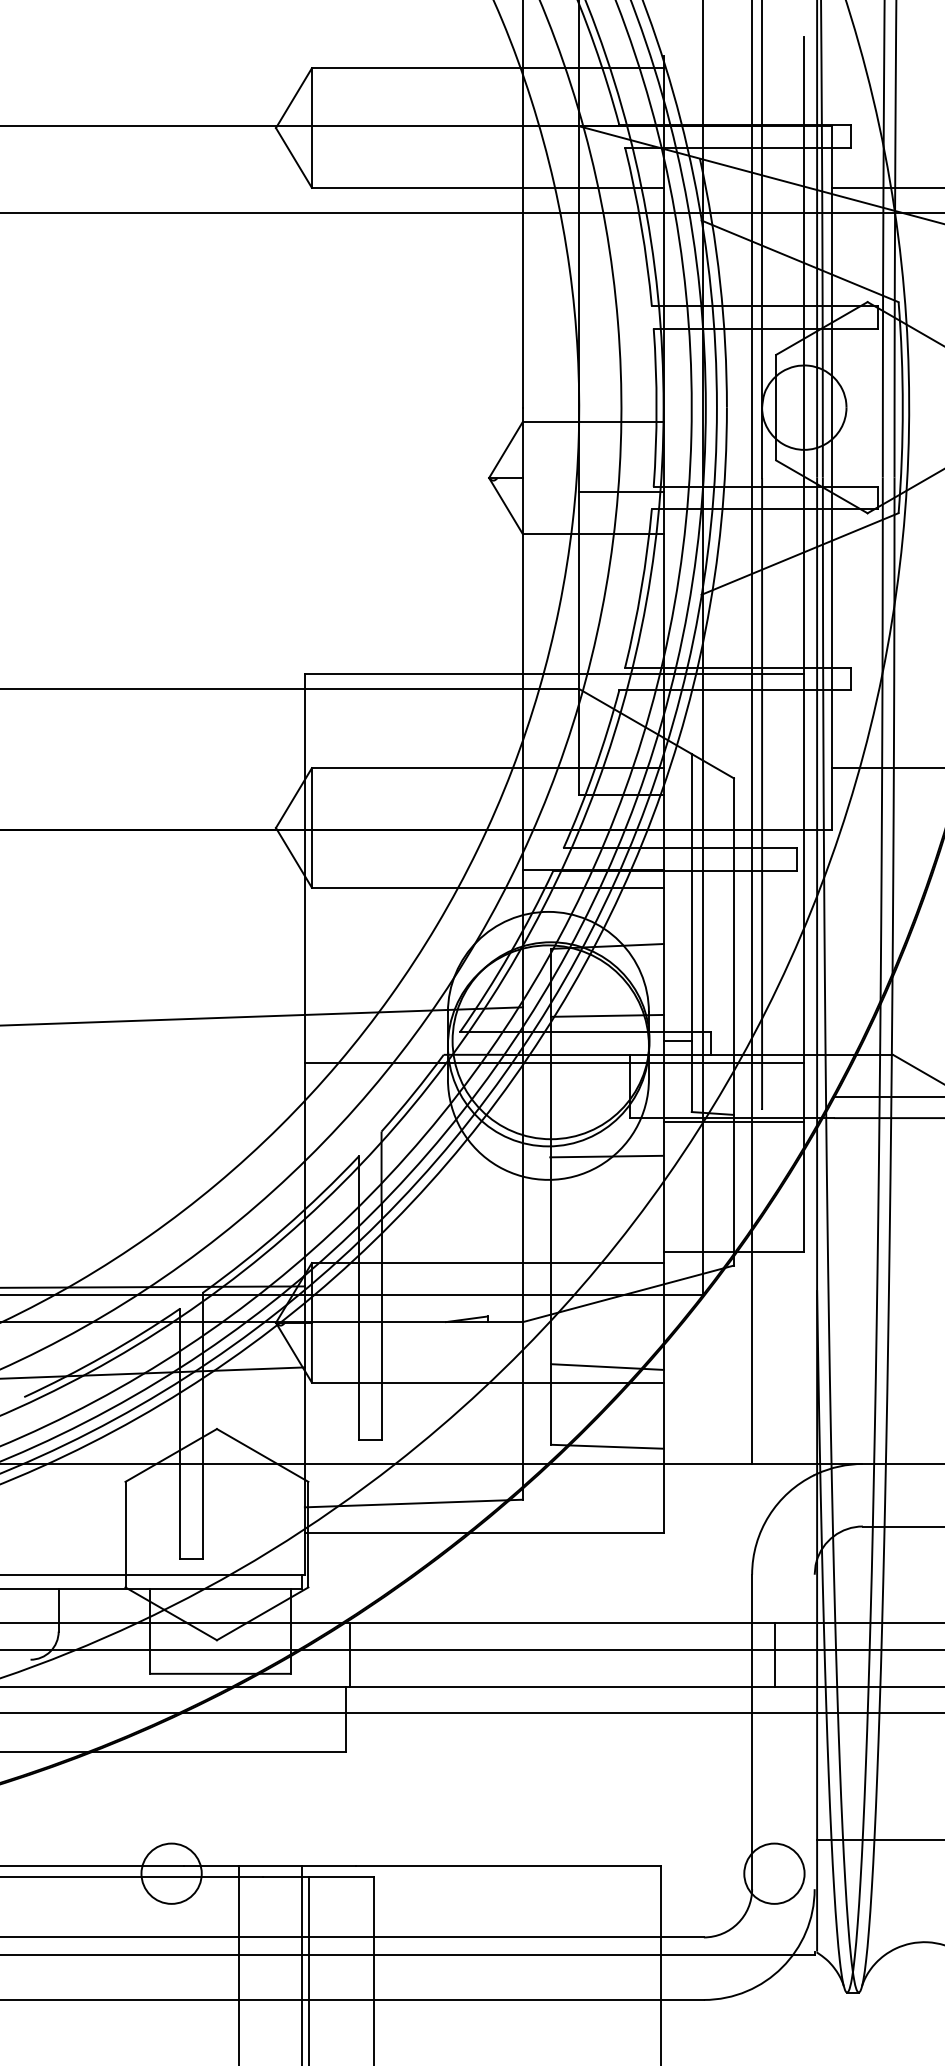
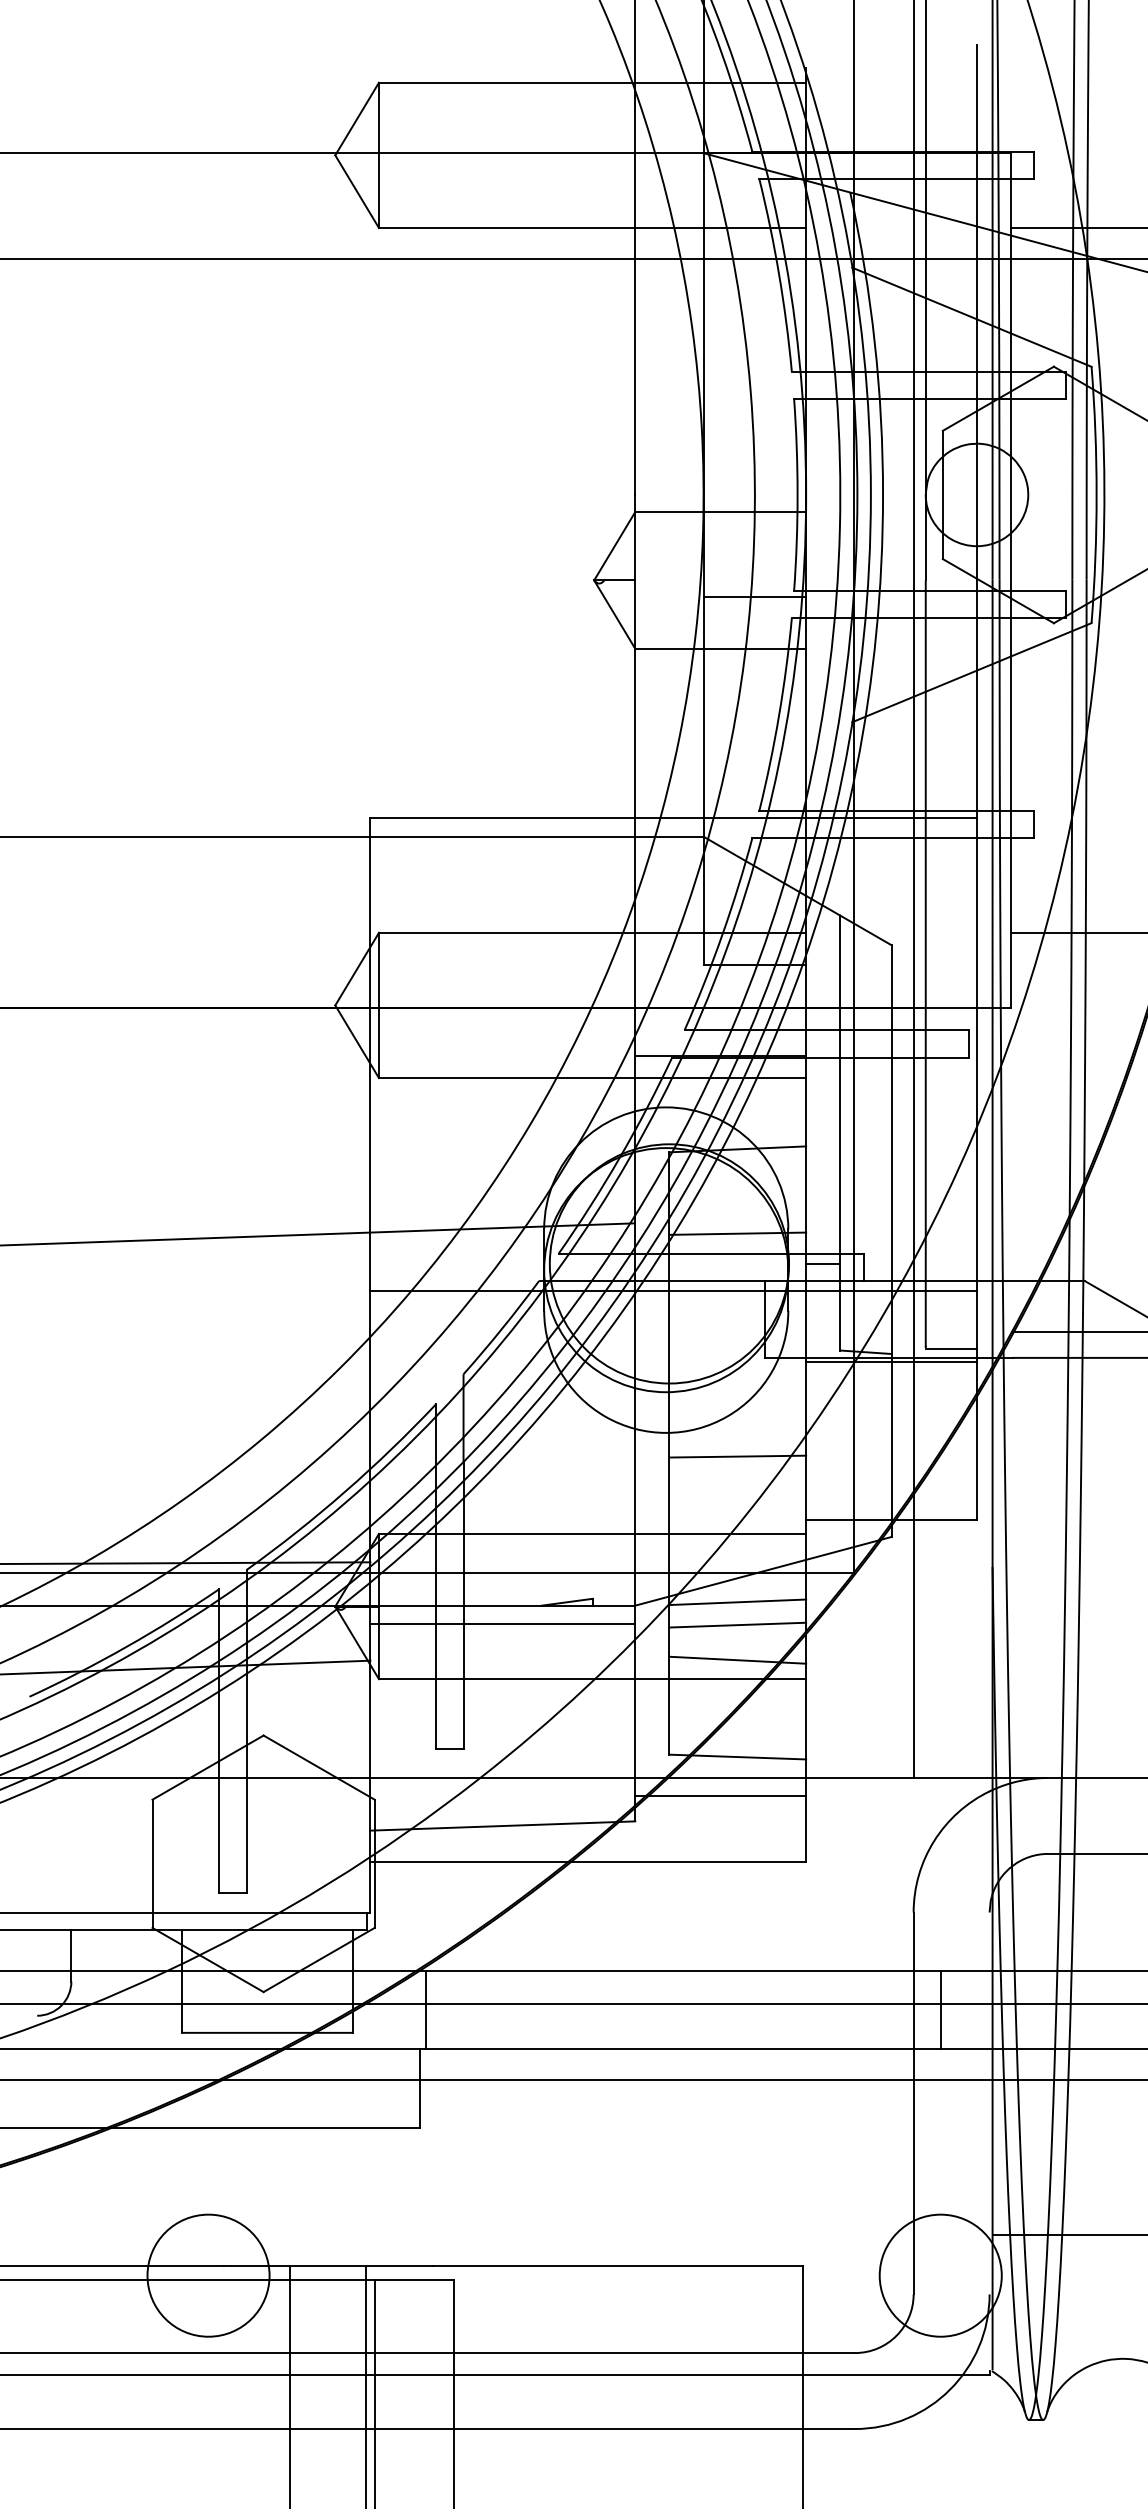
line: (783, 1111) -> (951, 1349), added
line: (606, 1156) -> (737, 1456), moved
line: (607, 1319) -> (737, 1602), added
line: (413, 1336) -> (502, 1623), added
line: (607, 1337) -> (737, 1624), added
line: (593, 1479) -> (720, 1796), added
circle: (171, 1873) -> (208, 2275), size x1.67
circle: (774, 1873) -> (940, 2275), size x1.67

